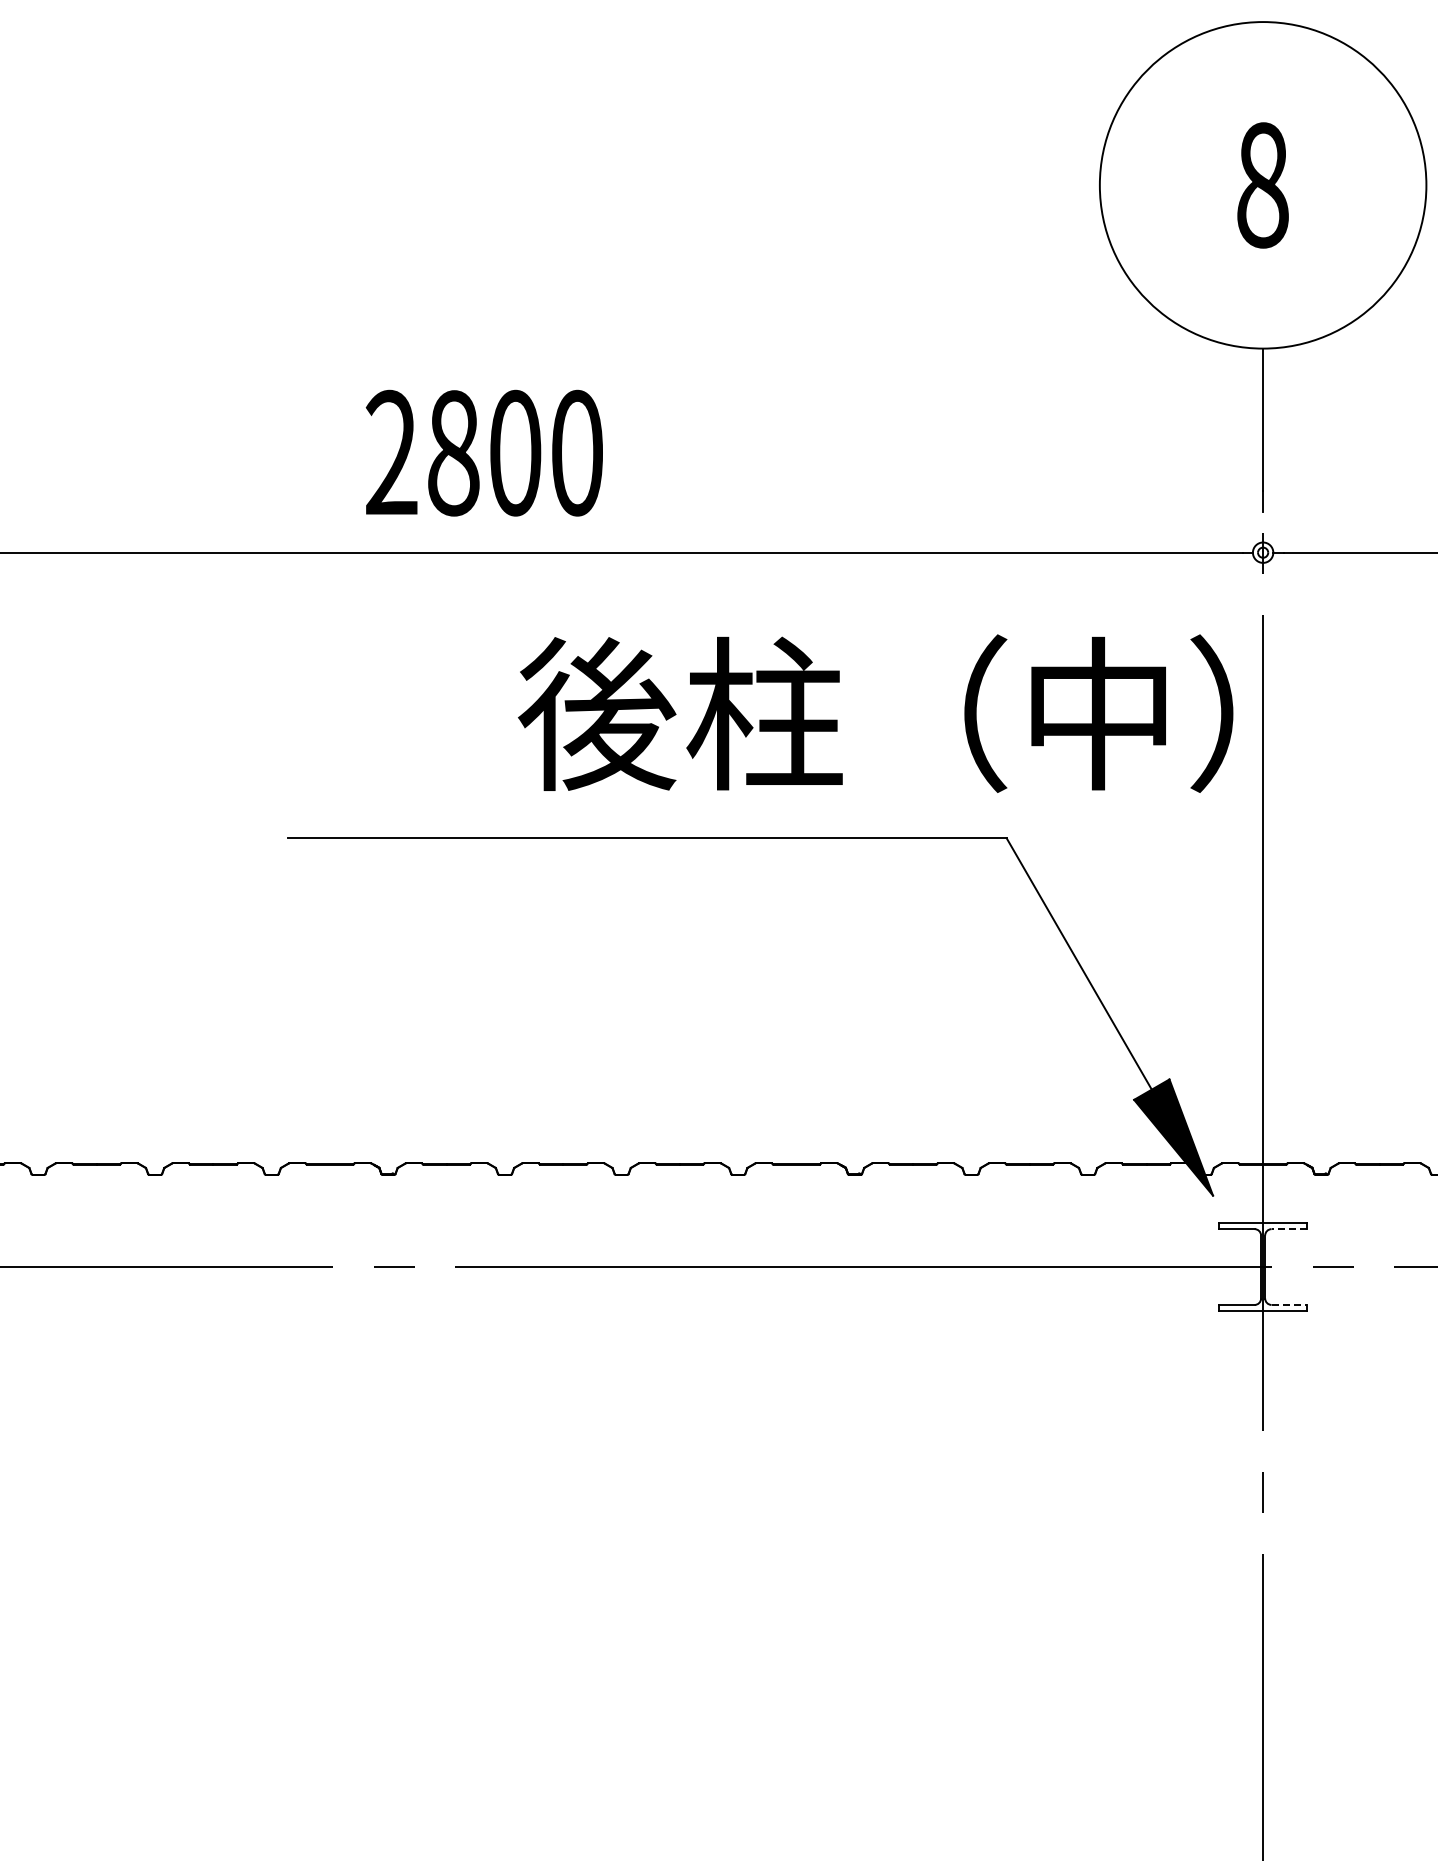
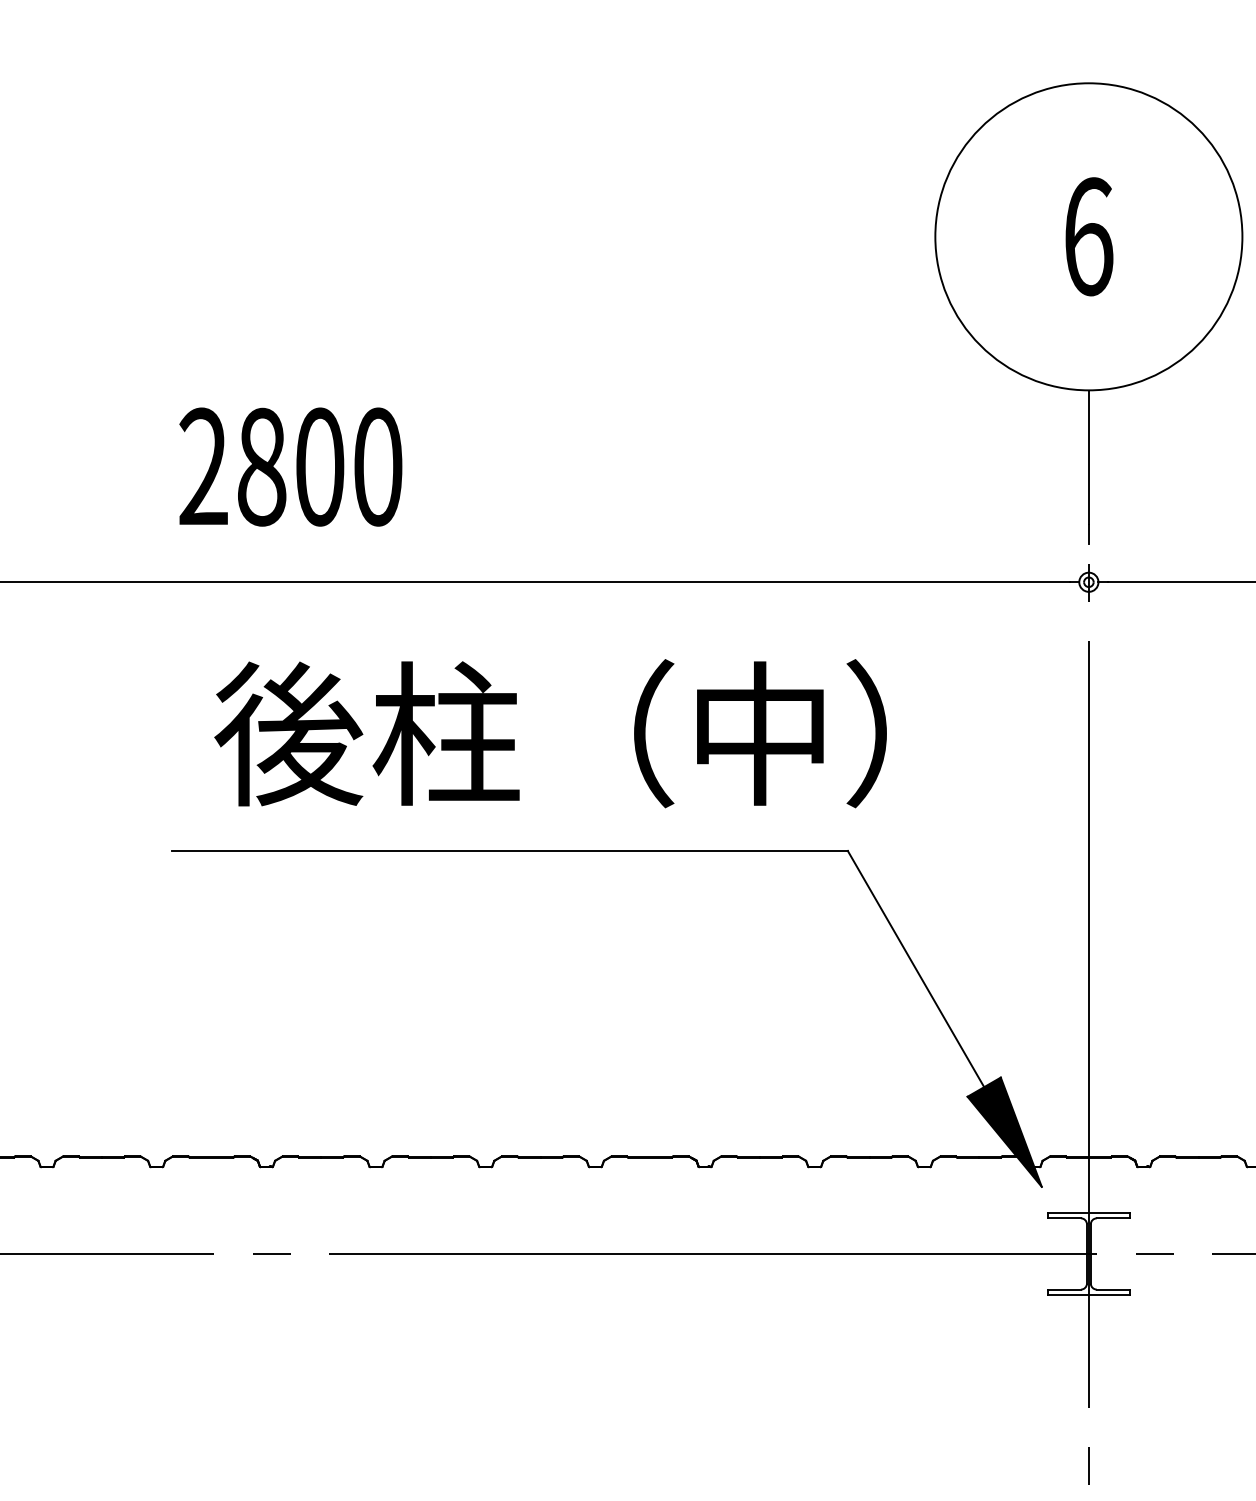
text: (1263, 185) -> (1089, 236), 8 -> 6
text: (483, 452) -> (289, 466), moved
text: (875, 713) -> (550, 733), moved
line: (1289, 1229) -> (1113, 1218), dashed -> solid
line: (1289, 1304) -> (1113, 1289), dashed -> solid

